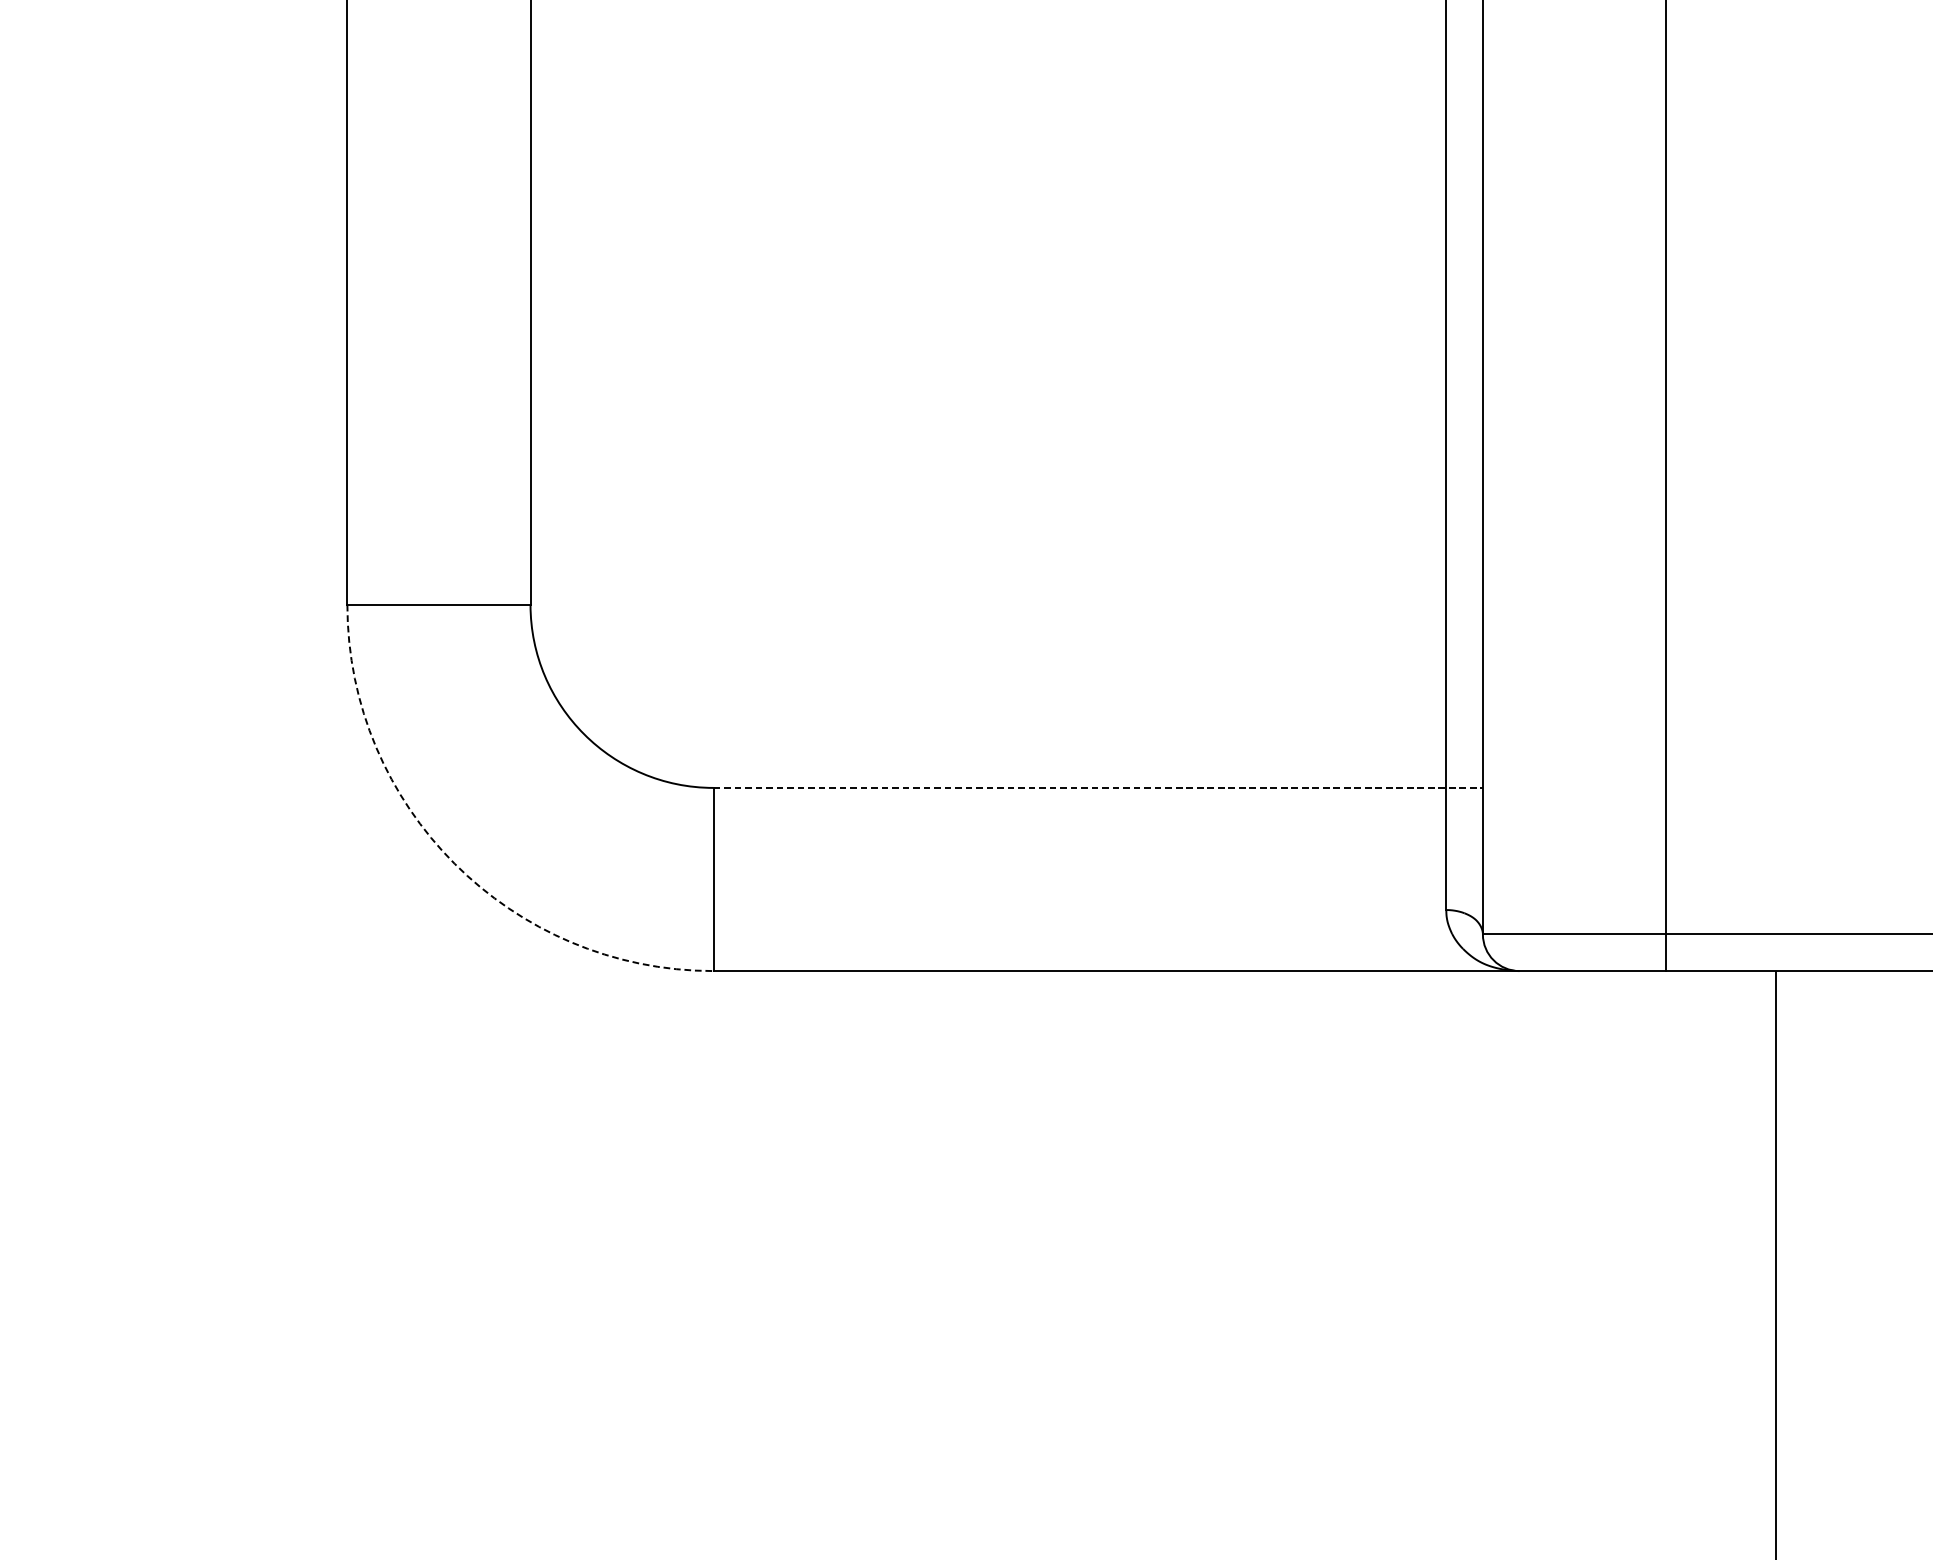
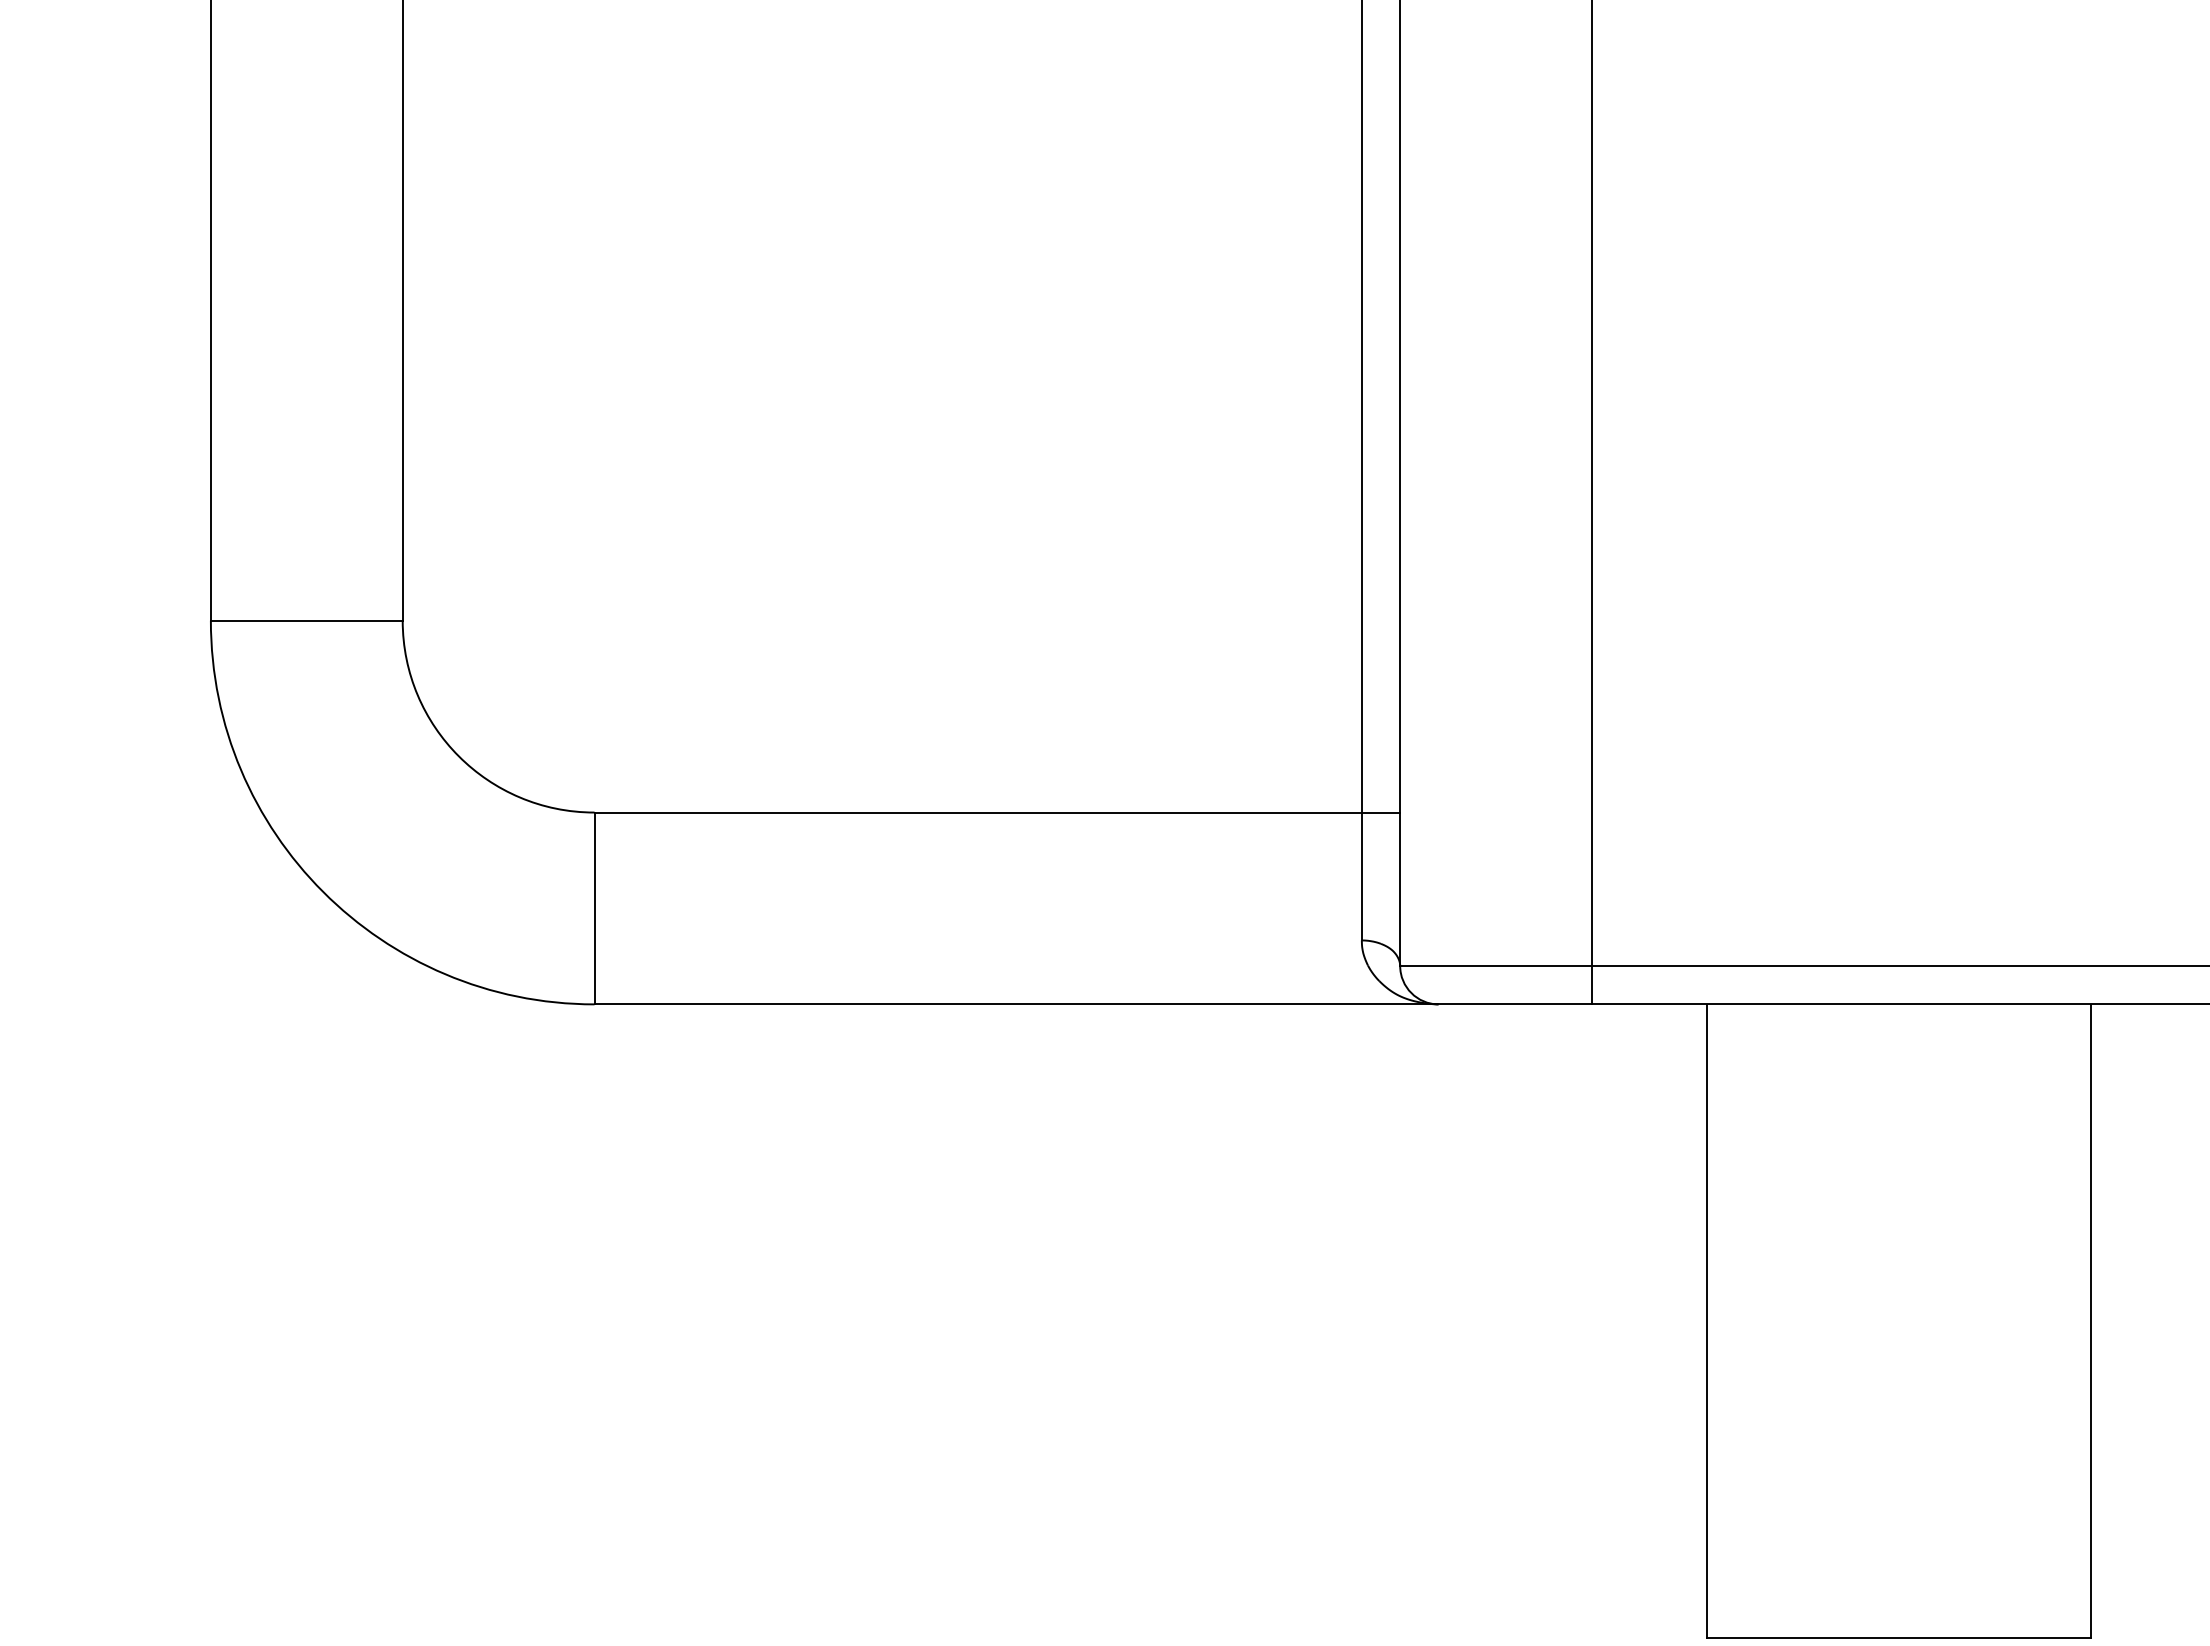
line: (1098, 787) -> (997, 812), dashed -> solid
arc: (454, 864) -> (323, 892), dashed -> solid

